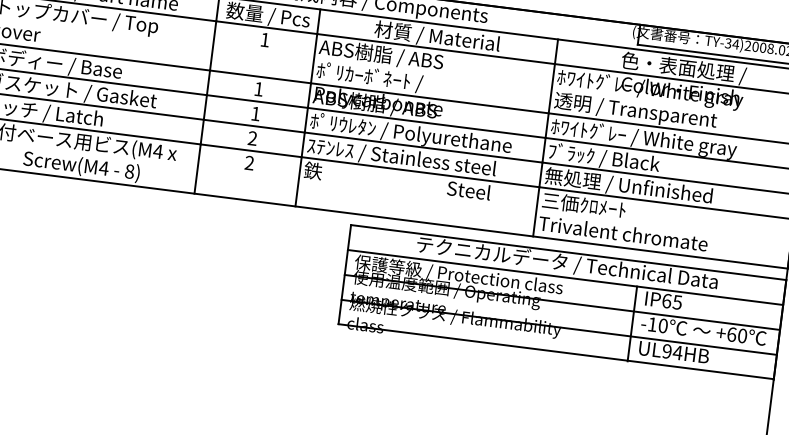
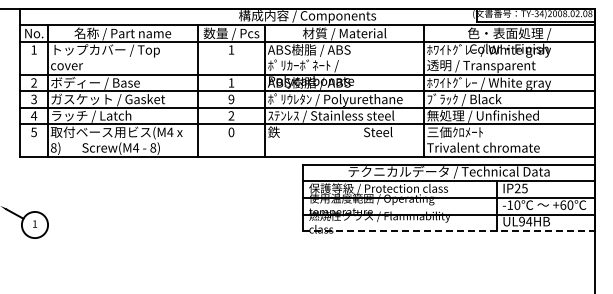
text: (255, 113) -> (231, 99), 1 -> 9
text: (249, 163) -> (231, 132), 2 -> 0
text: (666, 301) -> (517, 188), IP65 -> IP25
line: (556, 352) -> (449, 231), solid -> dashed

